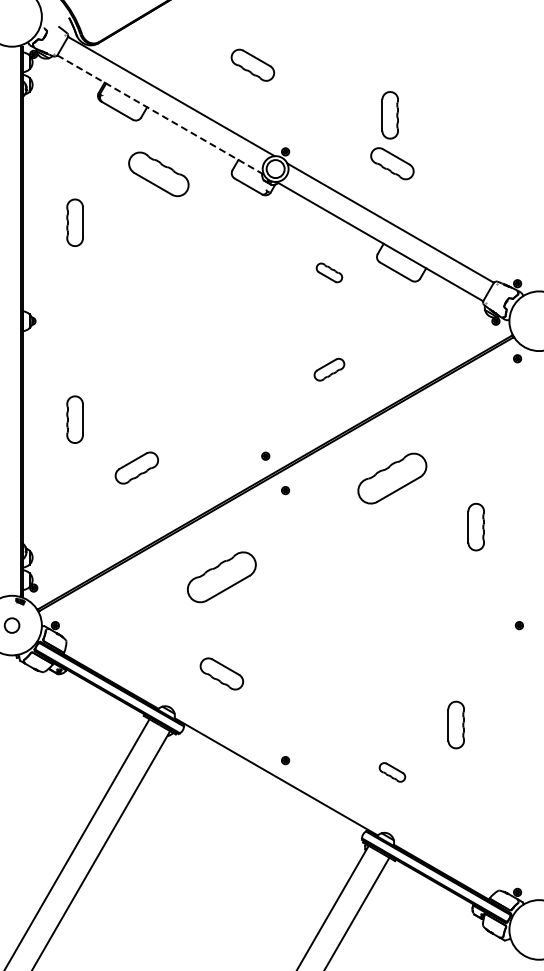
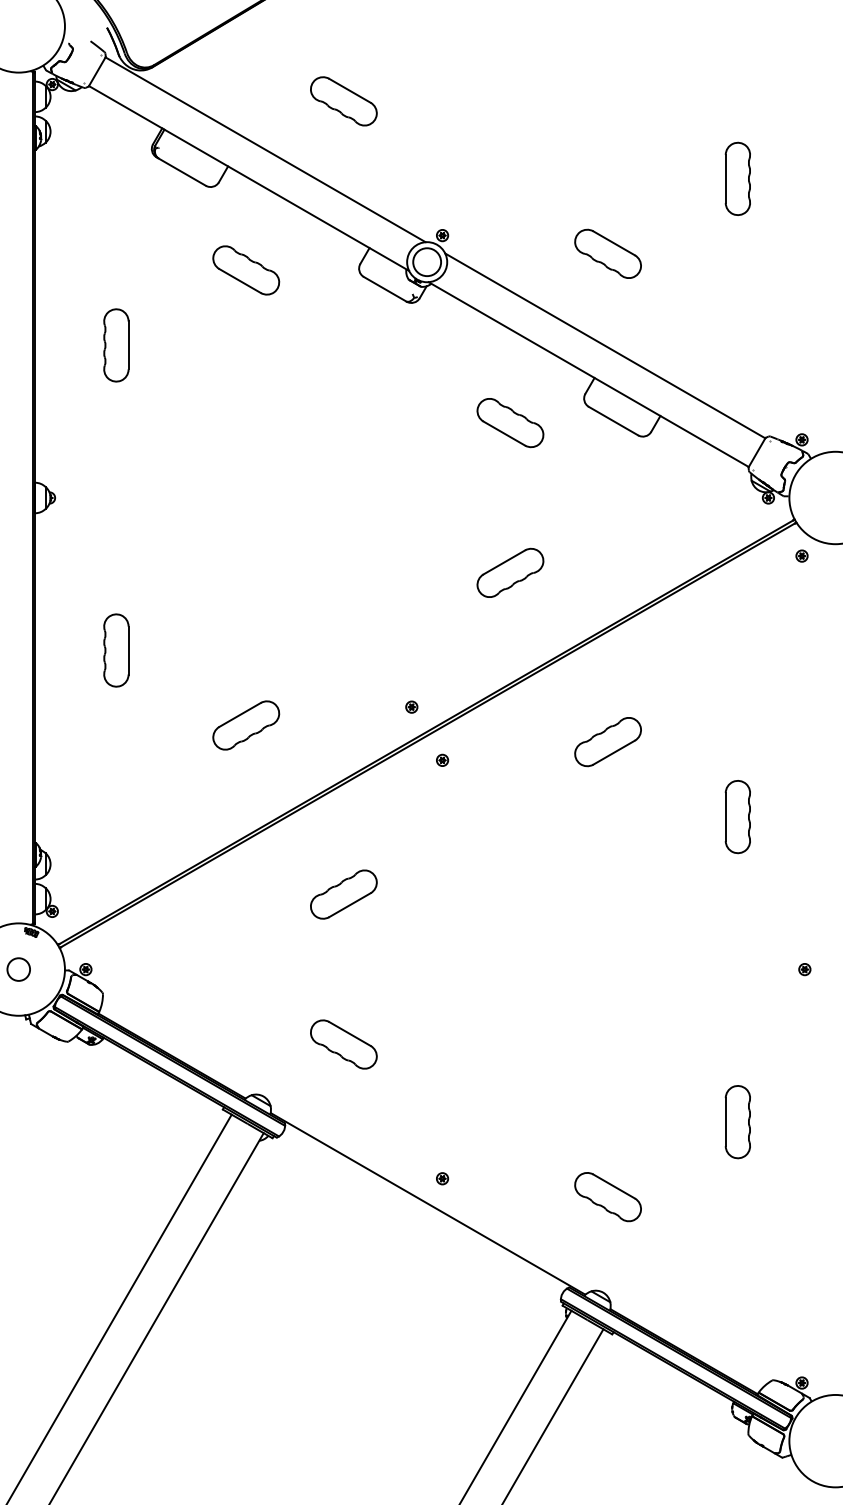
part: (252, 64) -> (343, 100), moved
line: (161, 115) -> (250, 179), dashed -> solid
part: (389, 115) -> (736, 179), moved
part: (158, 174) -> (245, 270), size x0.71
part: (329, 272) -> (510, 422), size x1.67
part: (329, 369) -> (510, 572), size x1.43
part: (136, 467) -> (245, 724), moved
part: (392, 478) -> (608, 741), size x0.62
part: (221, 576) -> (343, 893), size x0.62
part: (455, 724) -> (736, 1121), moved
part: (392, 772) -> (608, 1197), size x1.67

